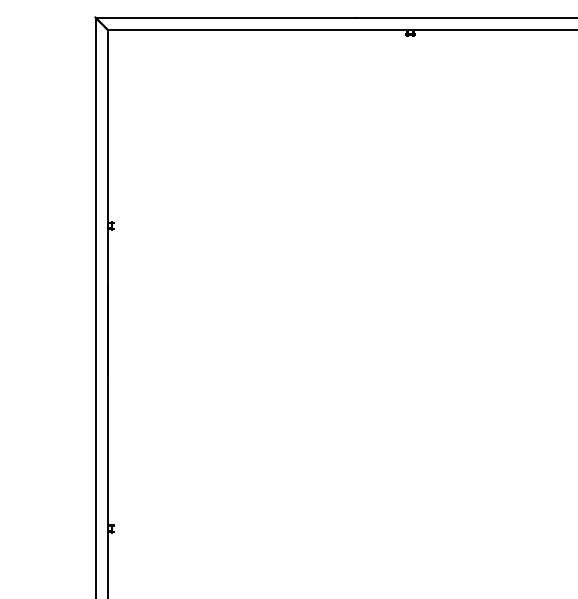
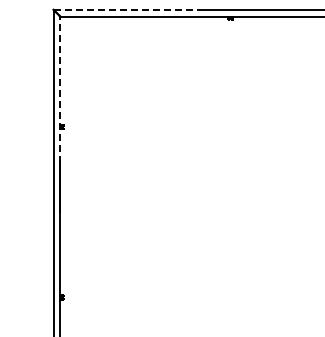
line: (226, 16) -> (127, 9), solid -> dashed
line: (107, 159) -> (60, 89), solid -> dashed

